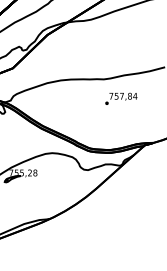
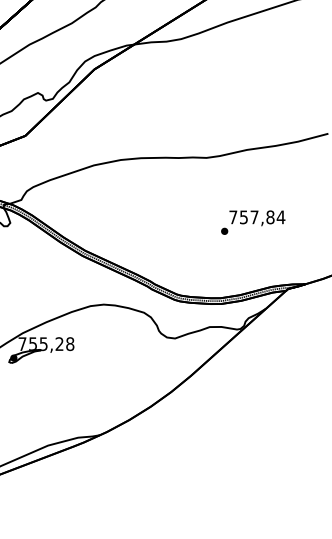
text: (121, 98) -> (253, 221), moved

